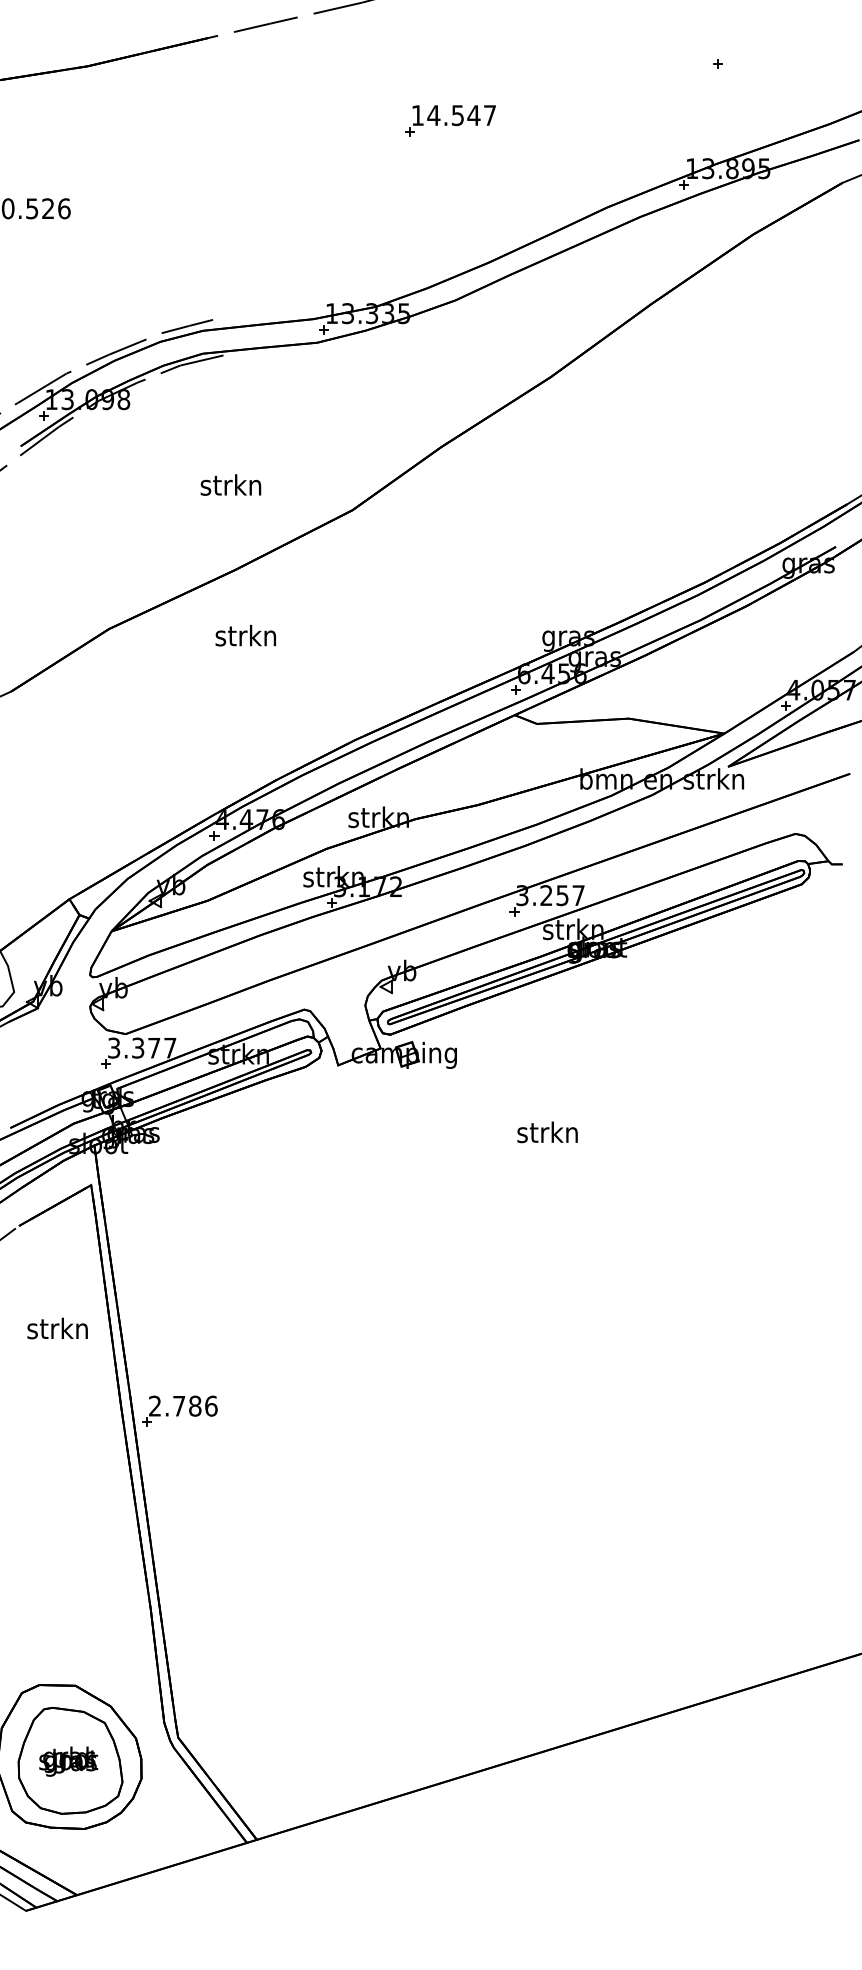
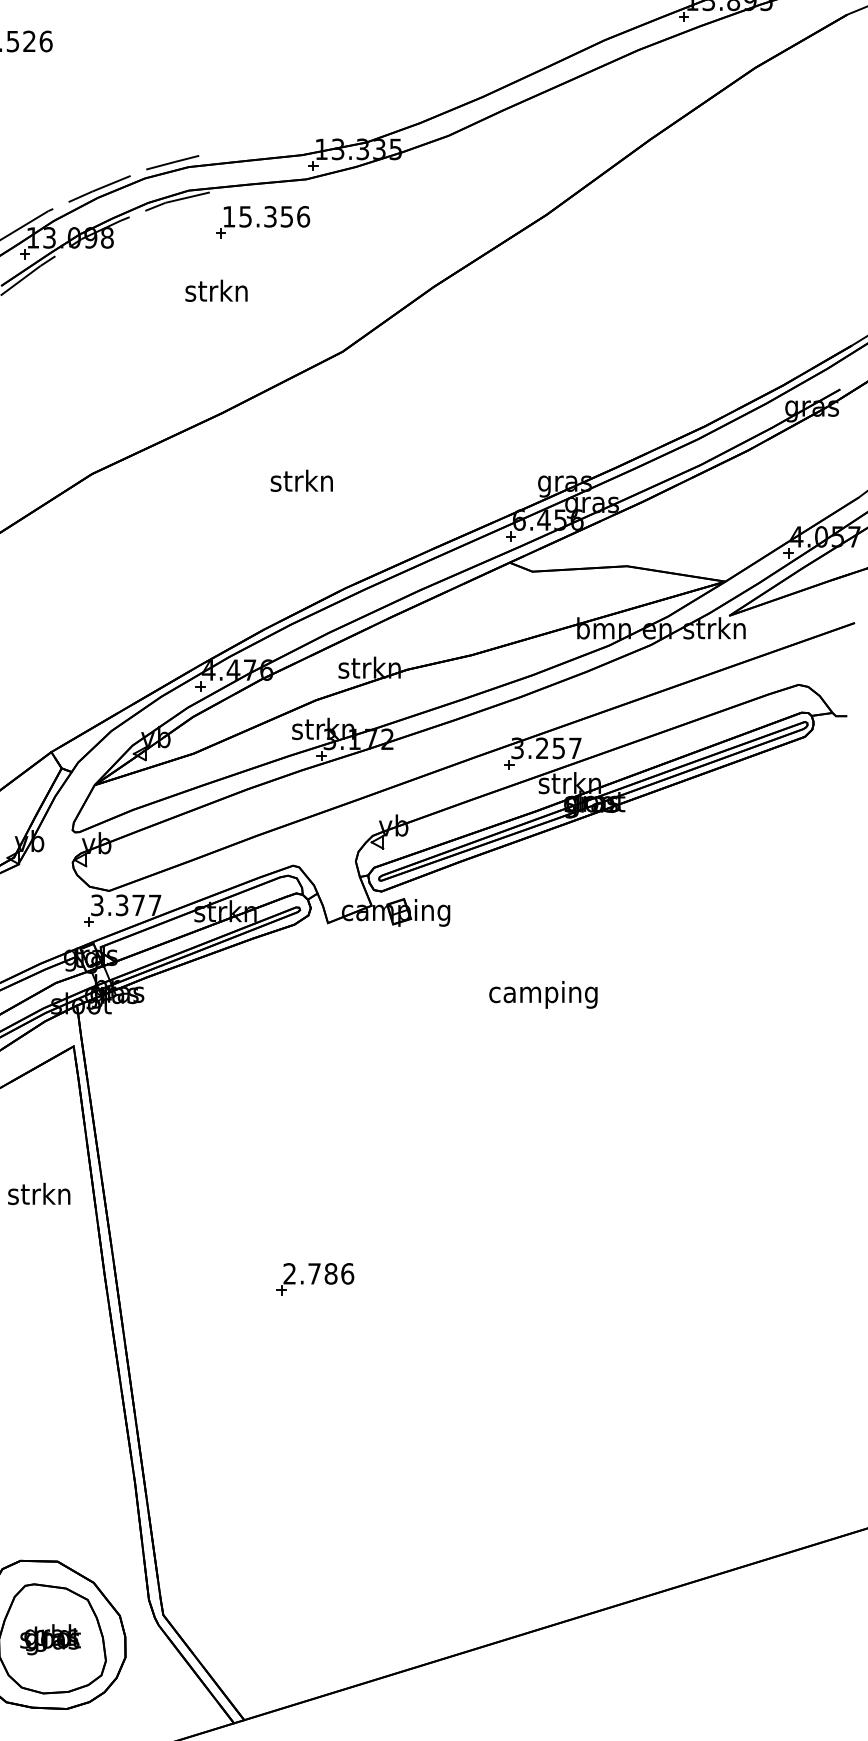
part: (274, 383) -> (262, 221), added
text: (230, 484) -> (216, 290), moved
text: (245, 635) -> (301, 480), moved
text: (547, 1134) -> (543, 994), strkn -> camping
part: (179, 1410) -> (314, 1278), moved

